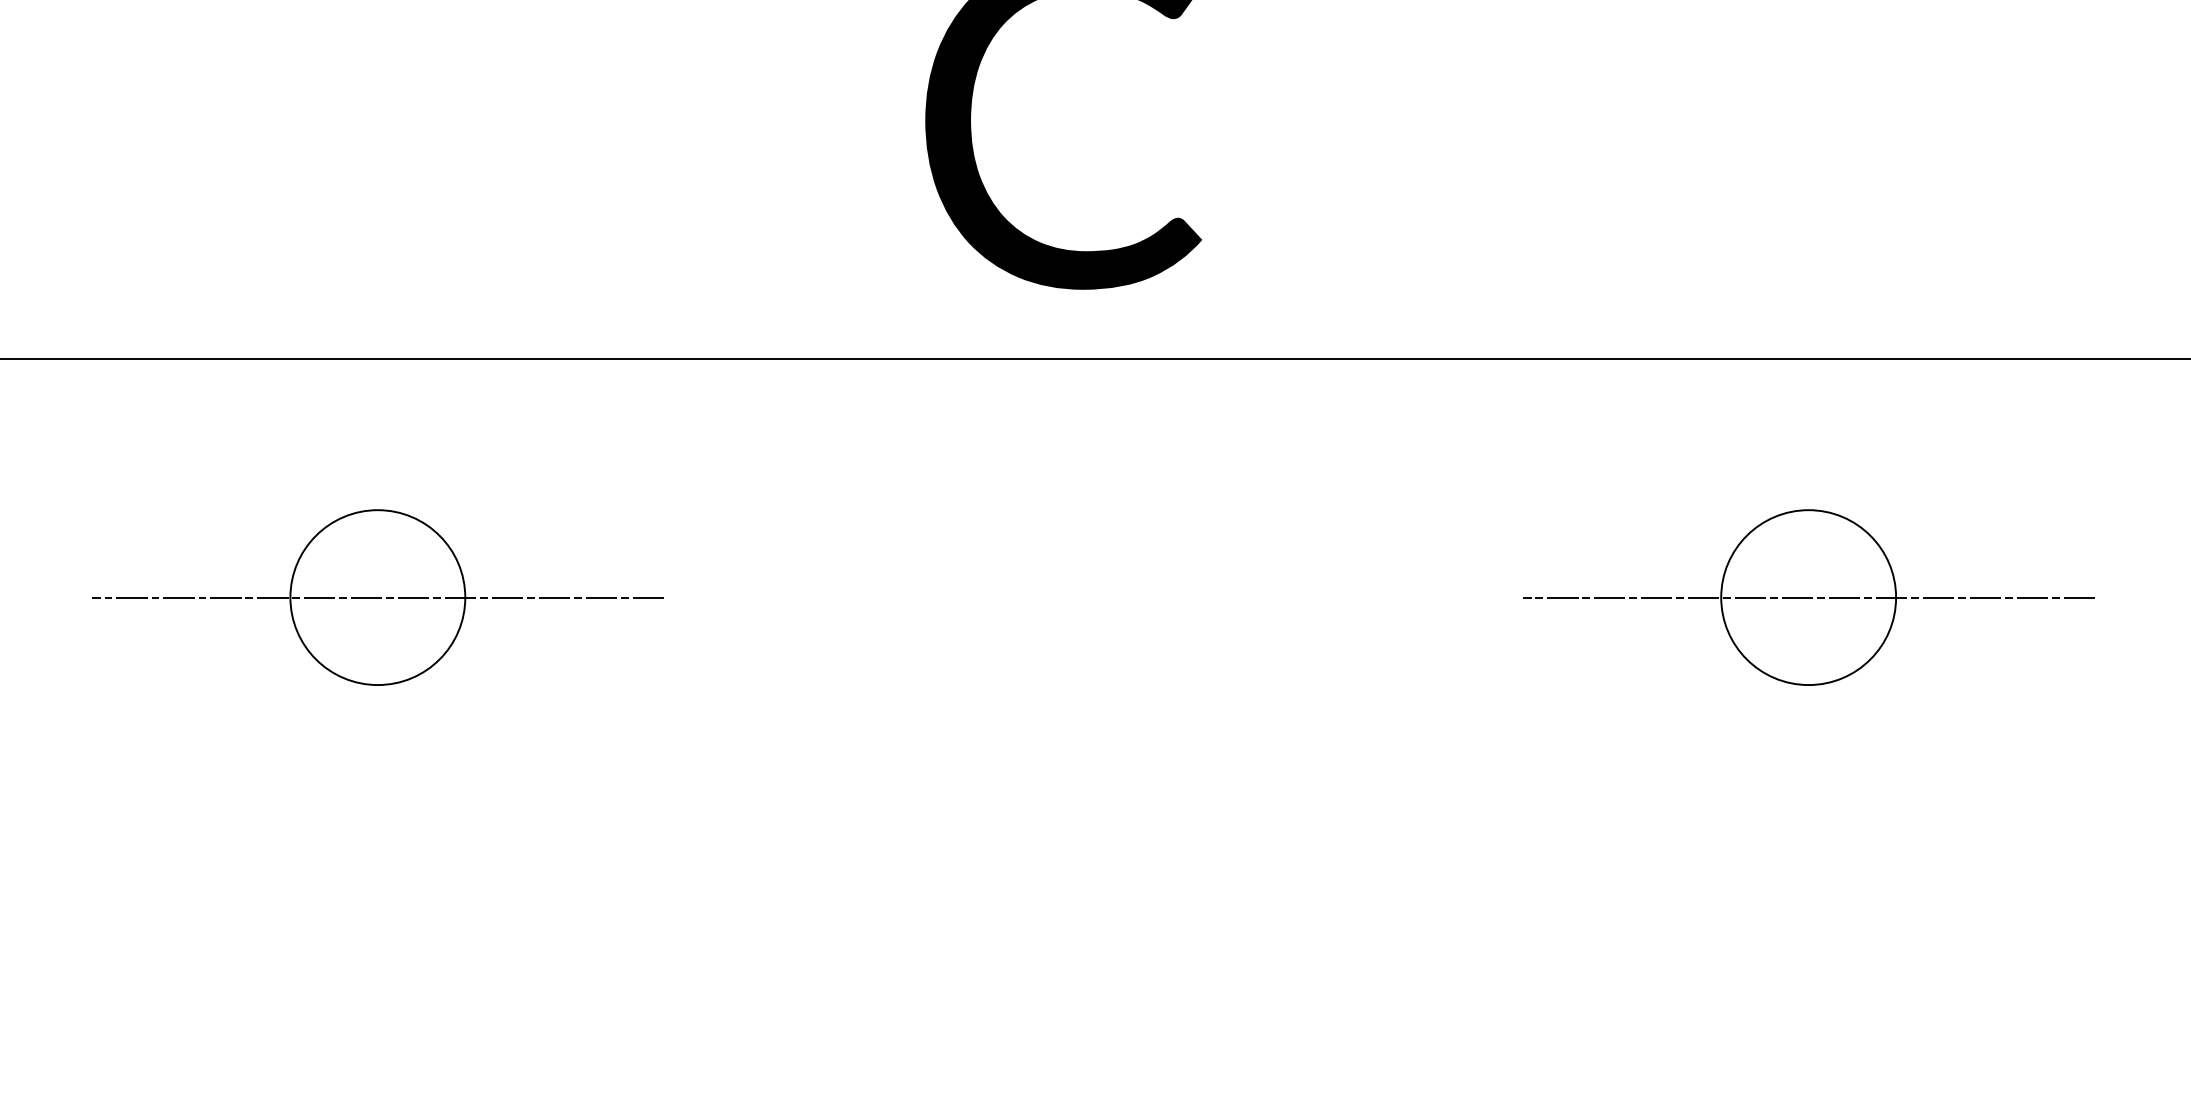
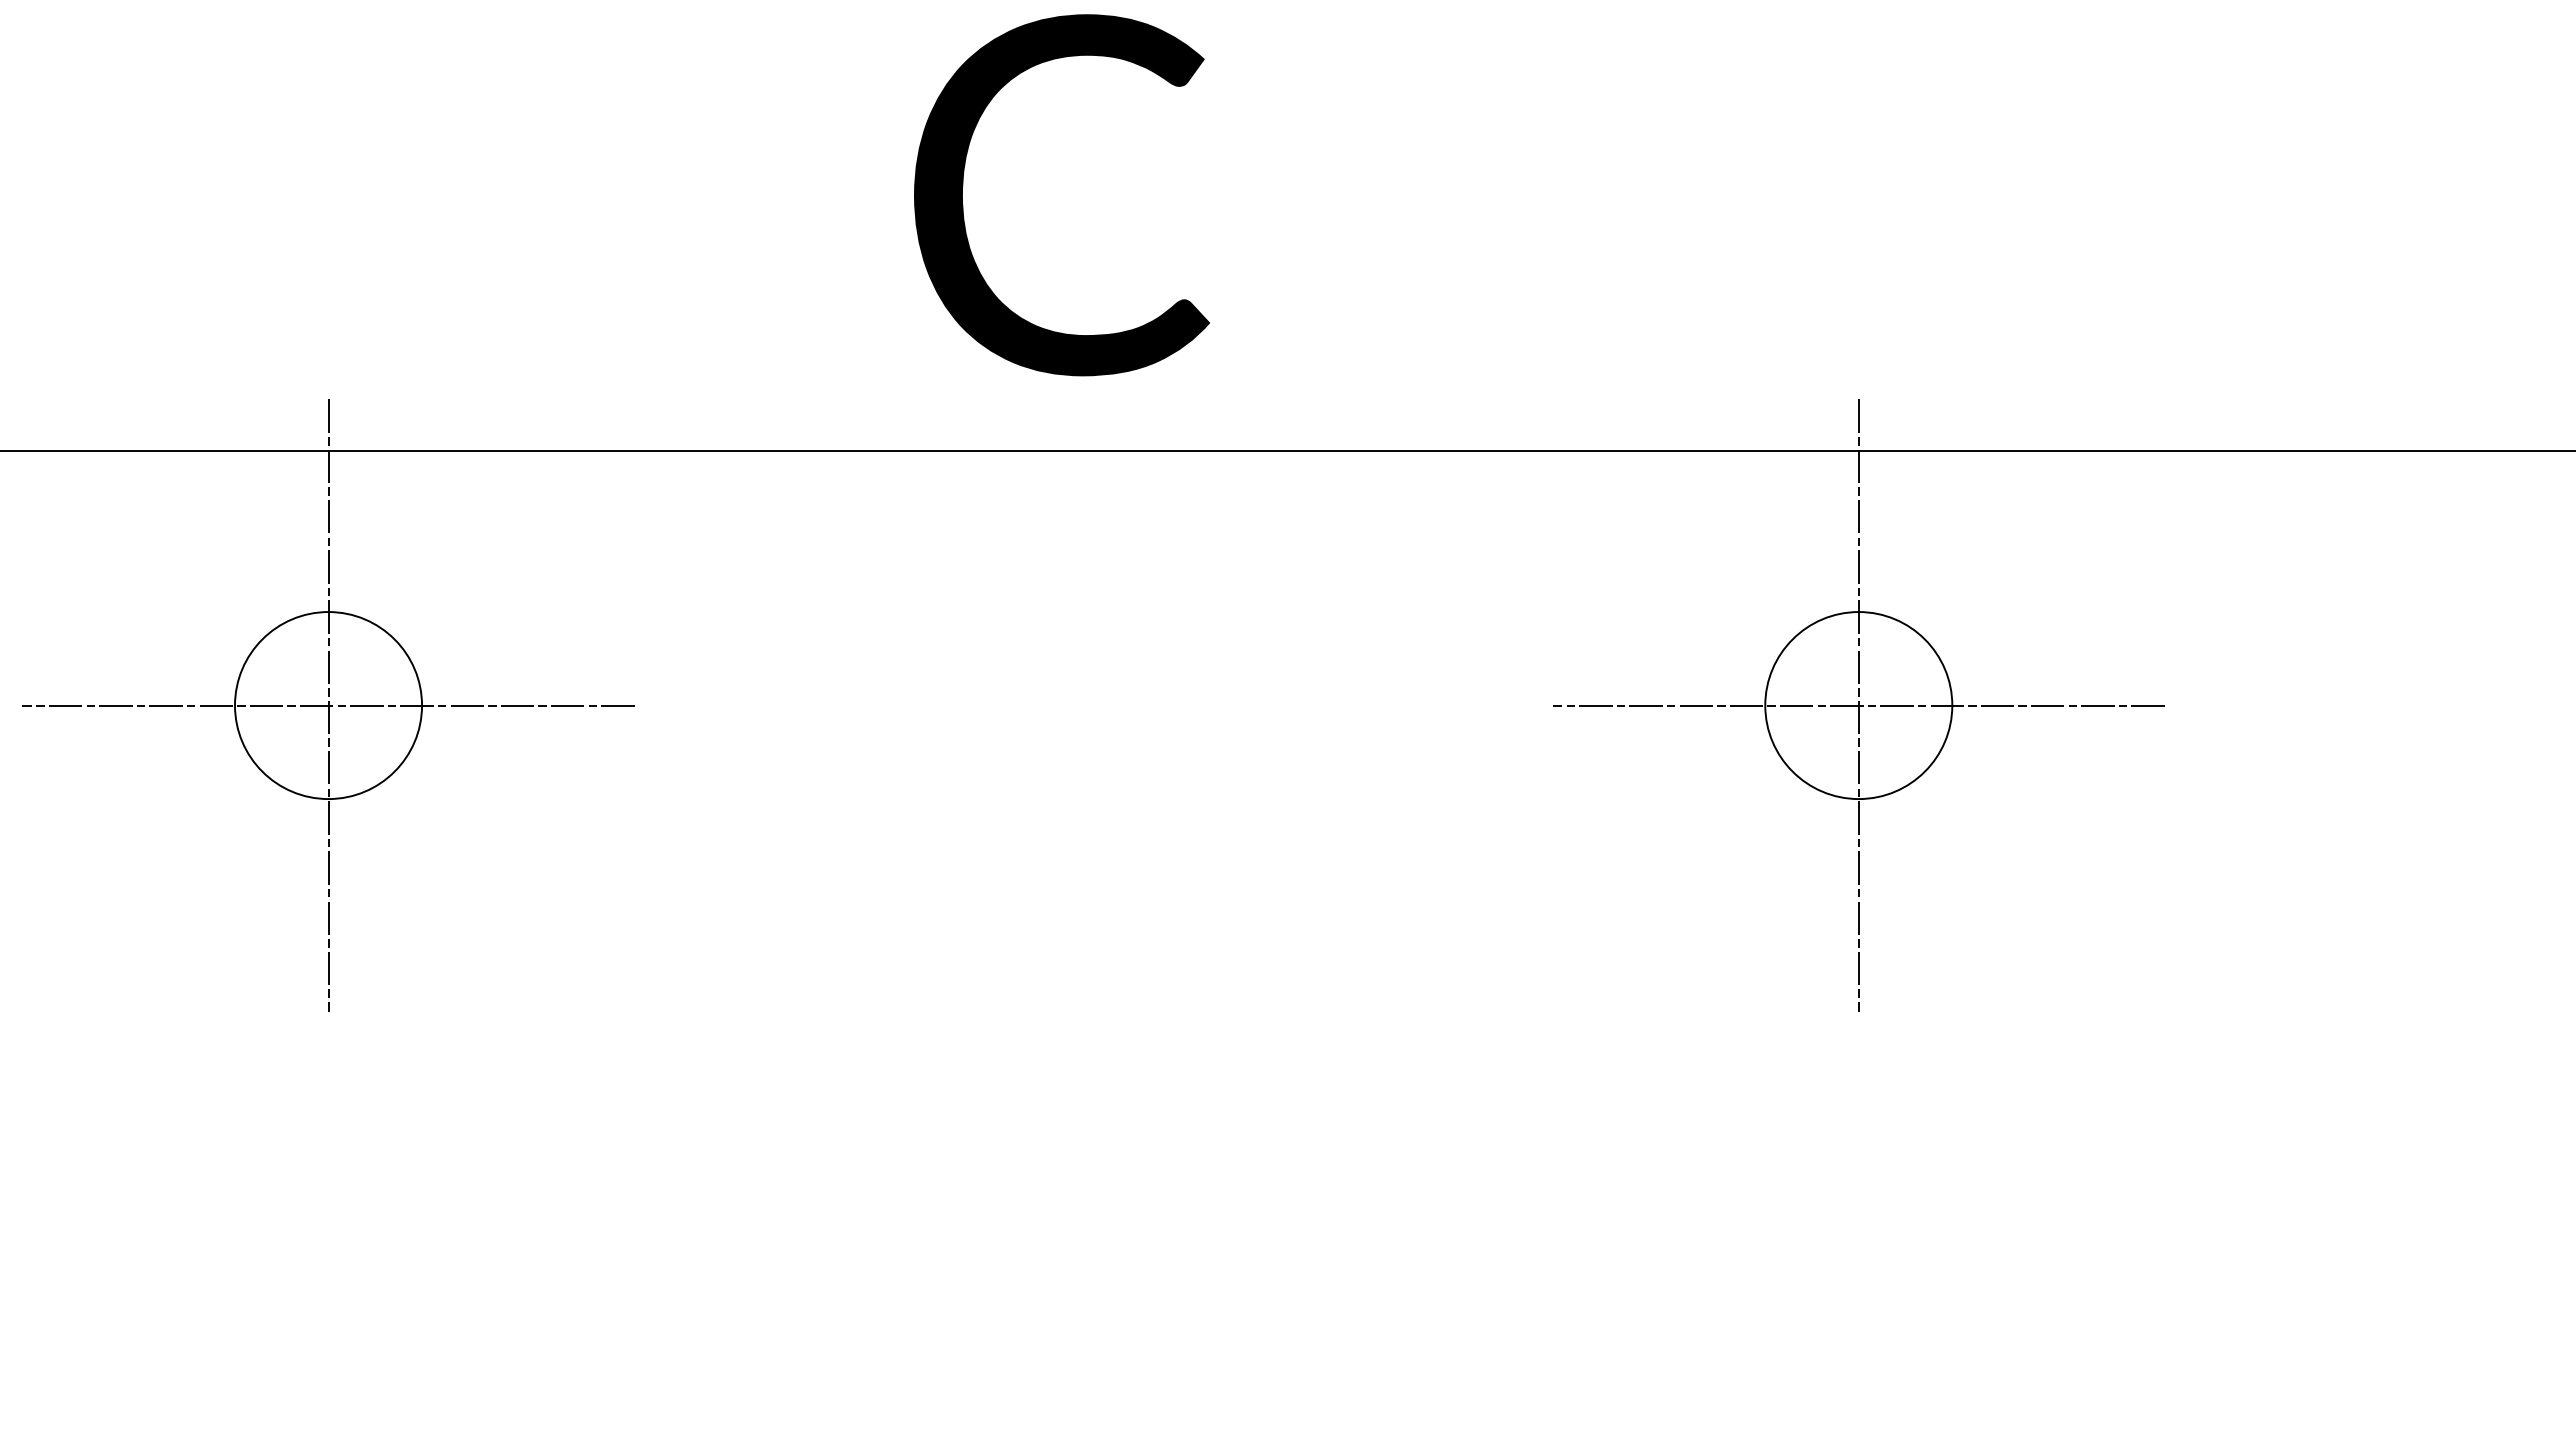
line: (377, 597) -> (328, 705), added
line: (1808, 597) -> (1858, 705), added

